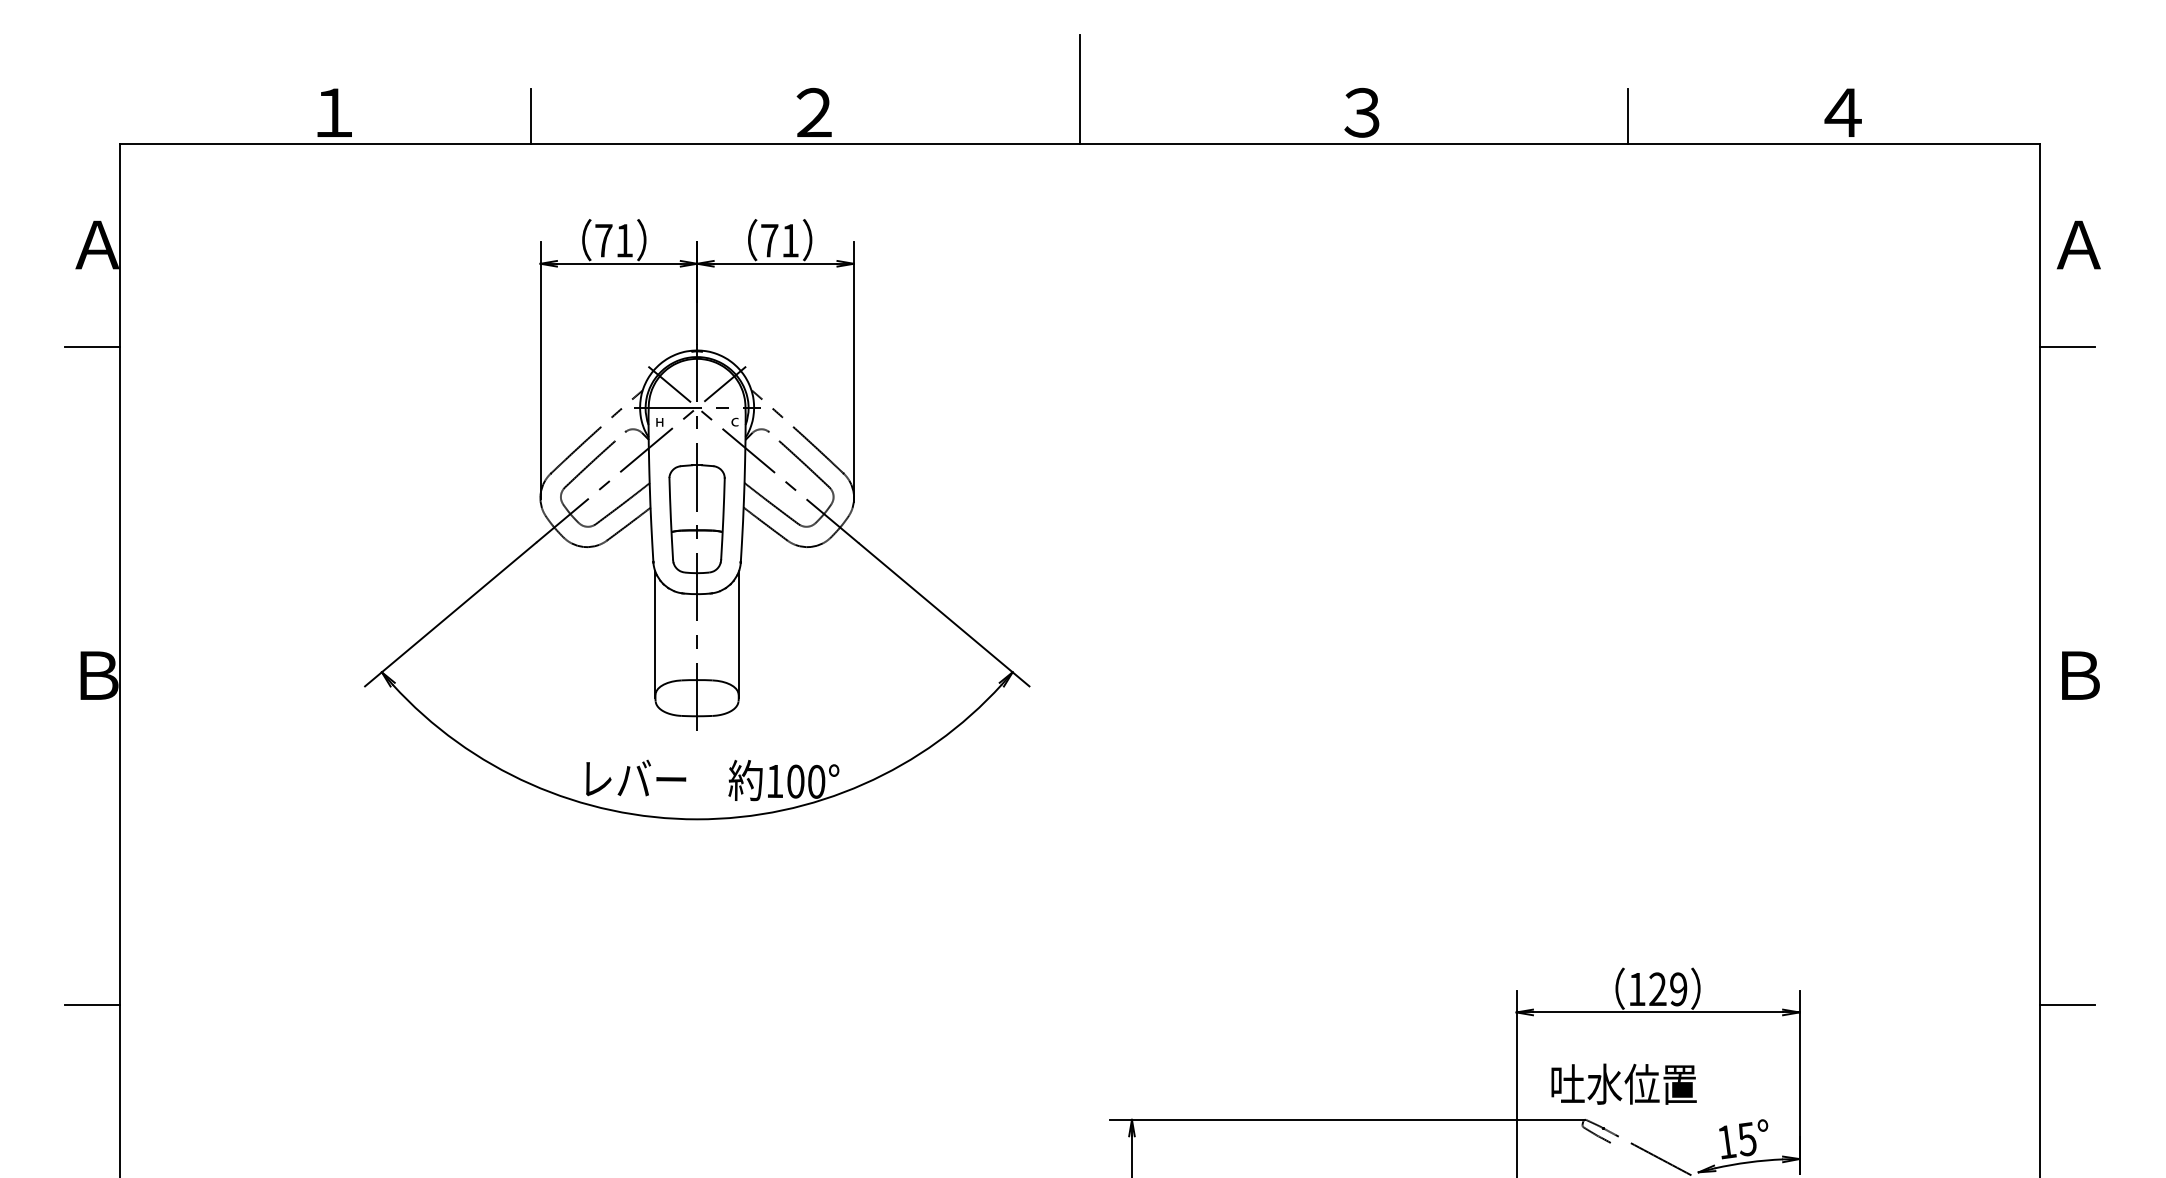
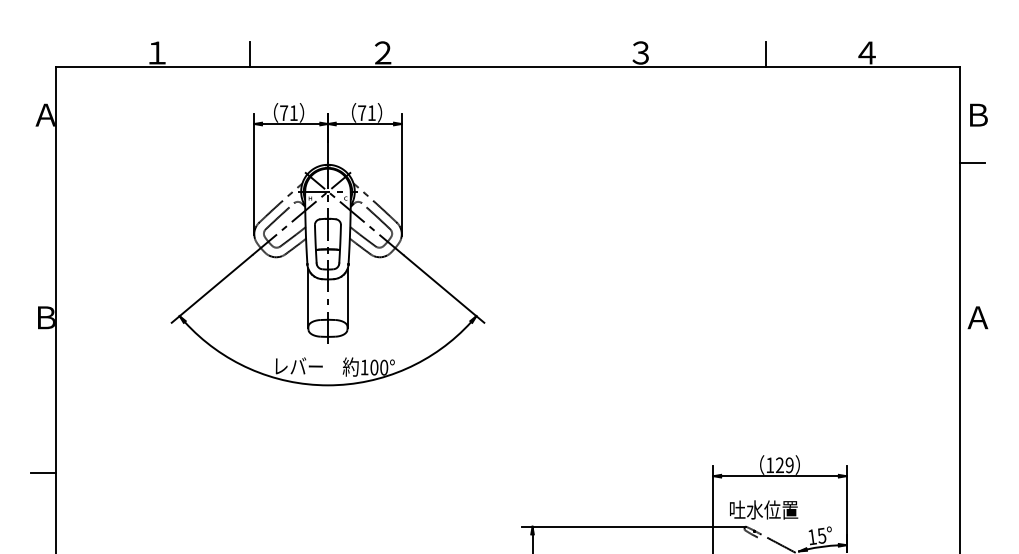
line: (1078, 88) -> (507, 41), removed
text: (2077, 243) -> (977, 114), Ａ -> Ｂ
line: (92, 345) -> (43, 162), removed
text: (2077, 675) -> (977, 317), Ｂ -> Ａ
line: (2067, 1004) -> (972, 472), removed

